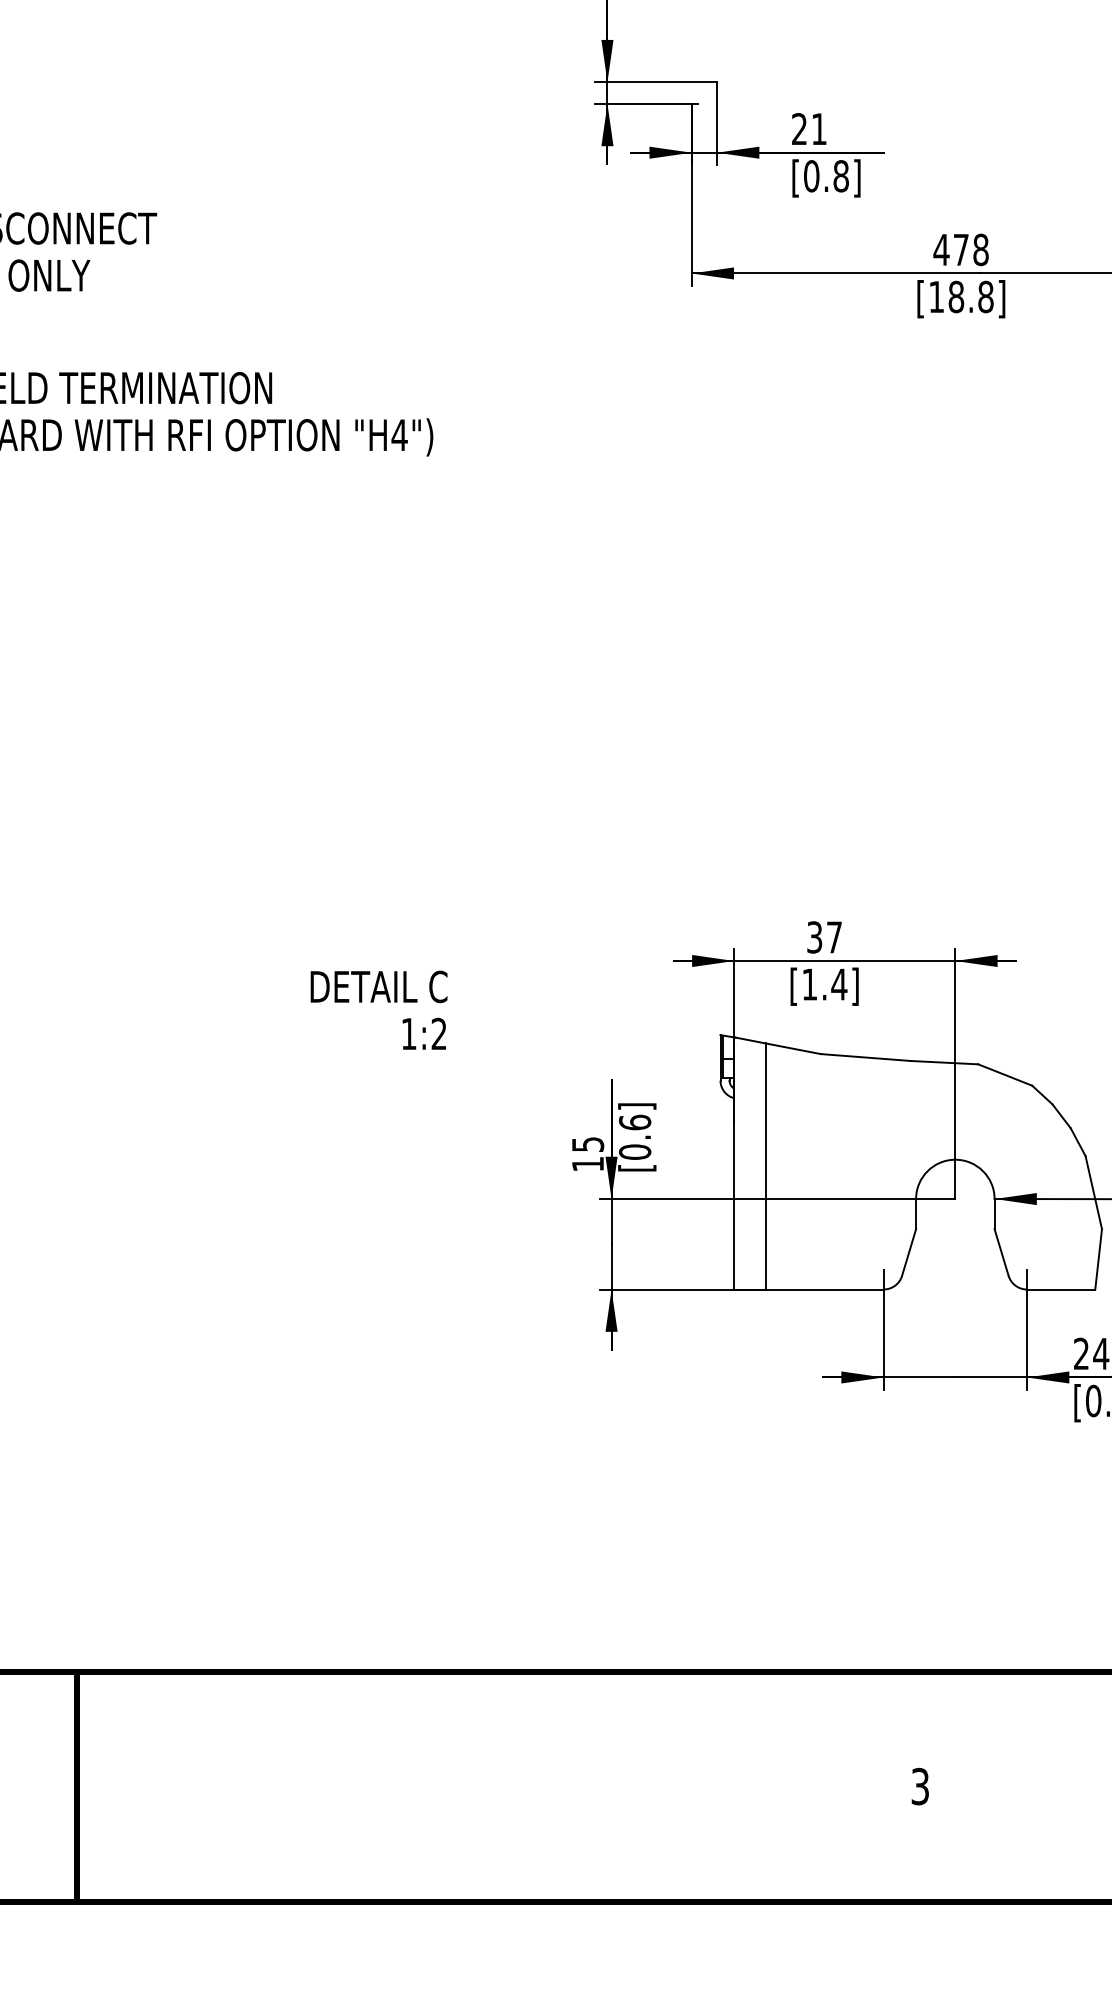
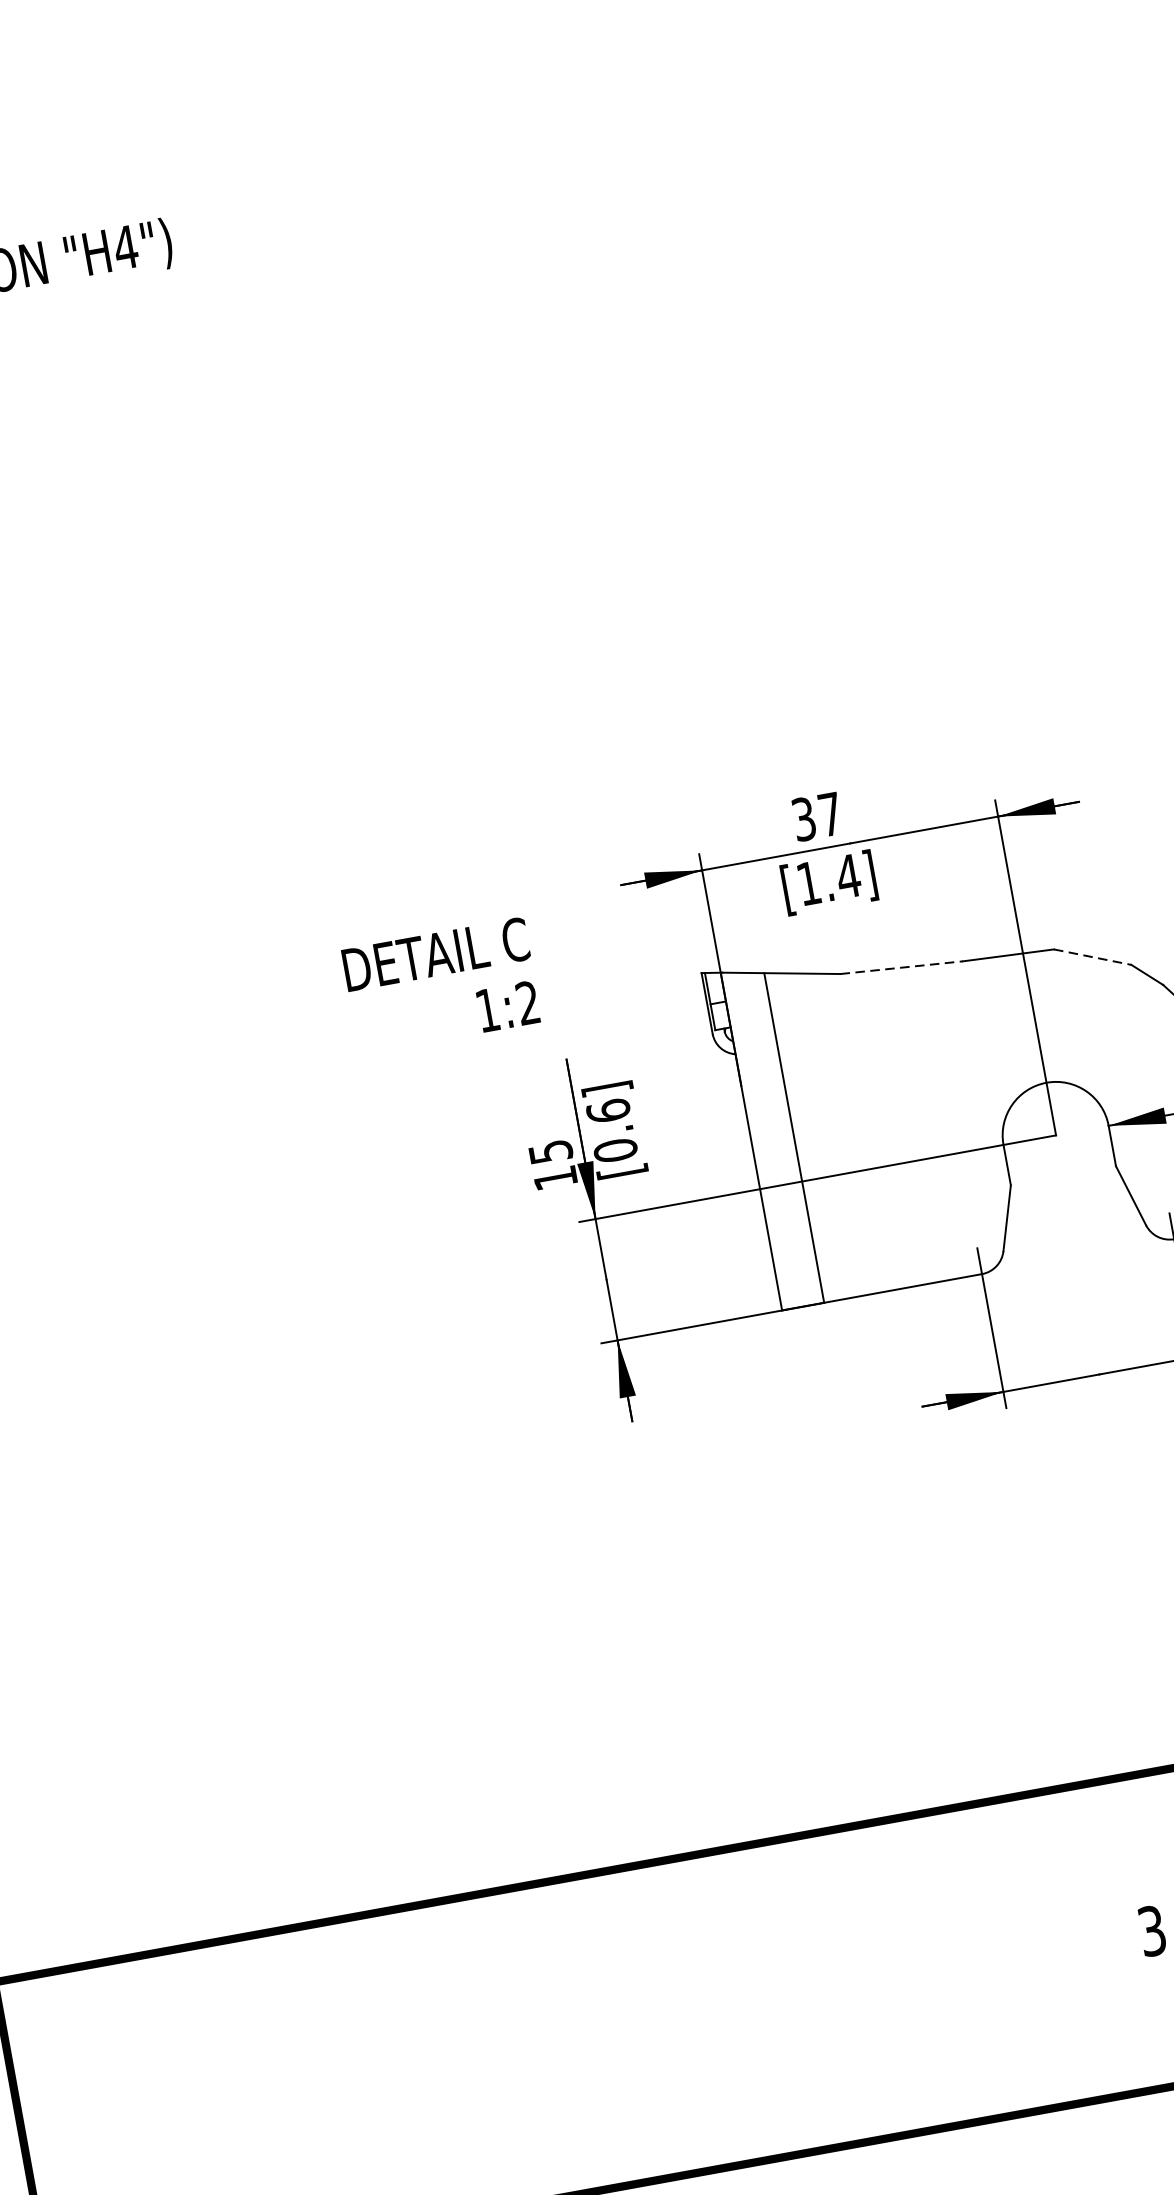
text: (378, 1009) -> (440, 984), moved
line: (866, 1057) -> (902, 967), solid -> dashed
line: (1005, 1075) -> (1093, 957), solid -> dashed

